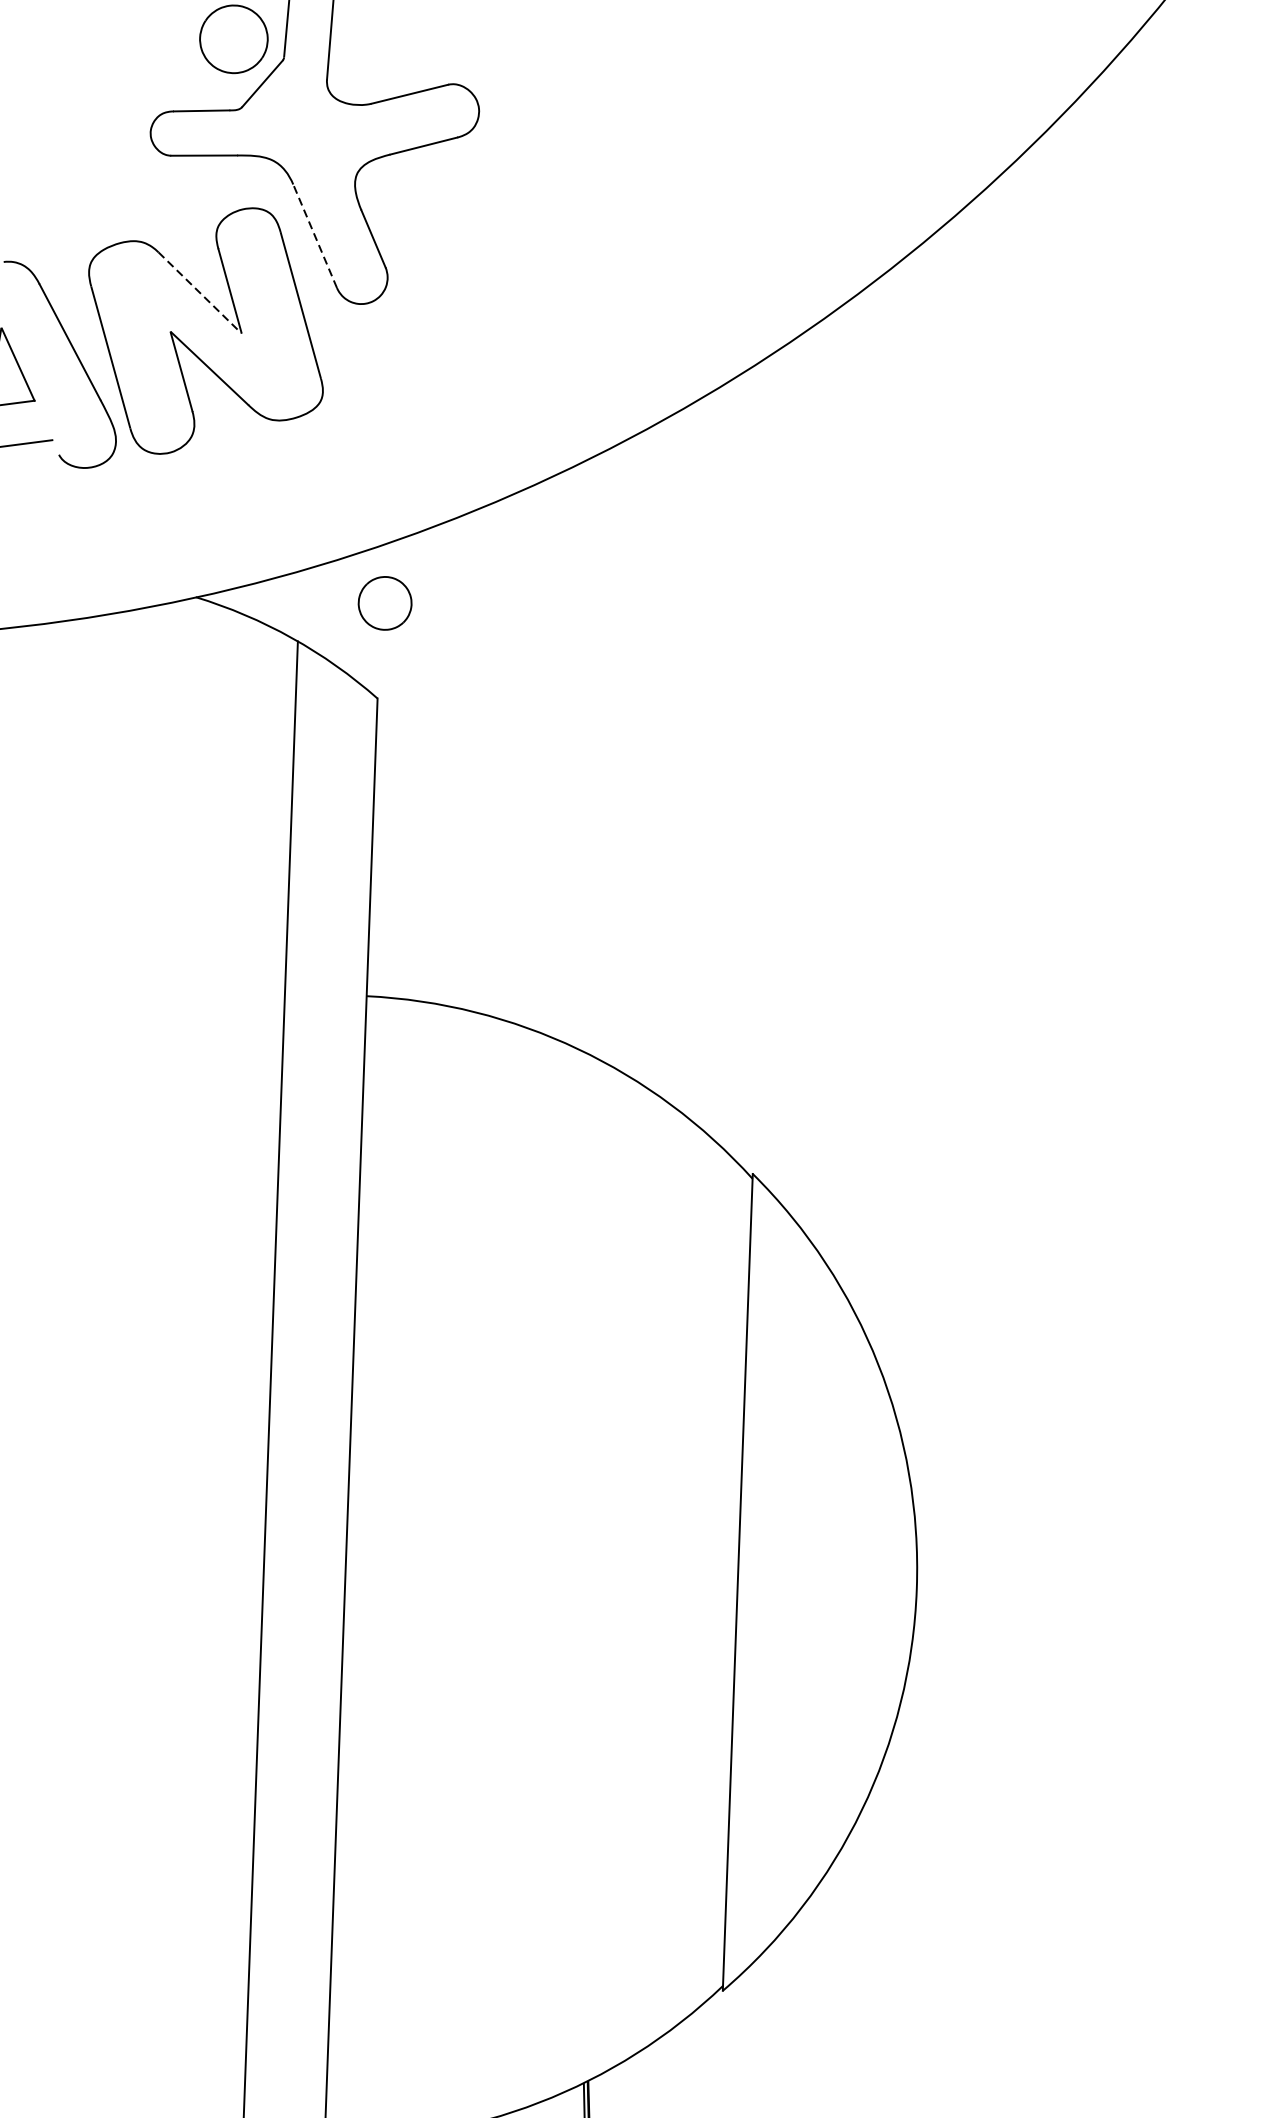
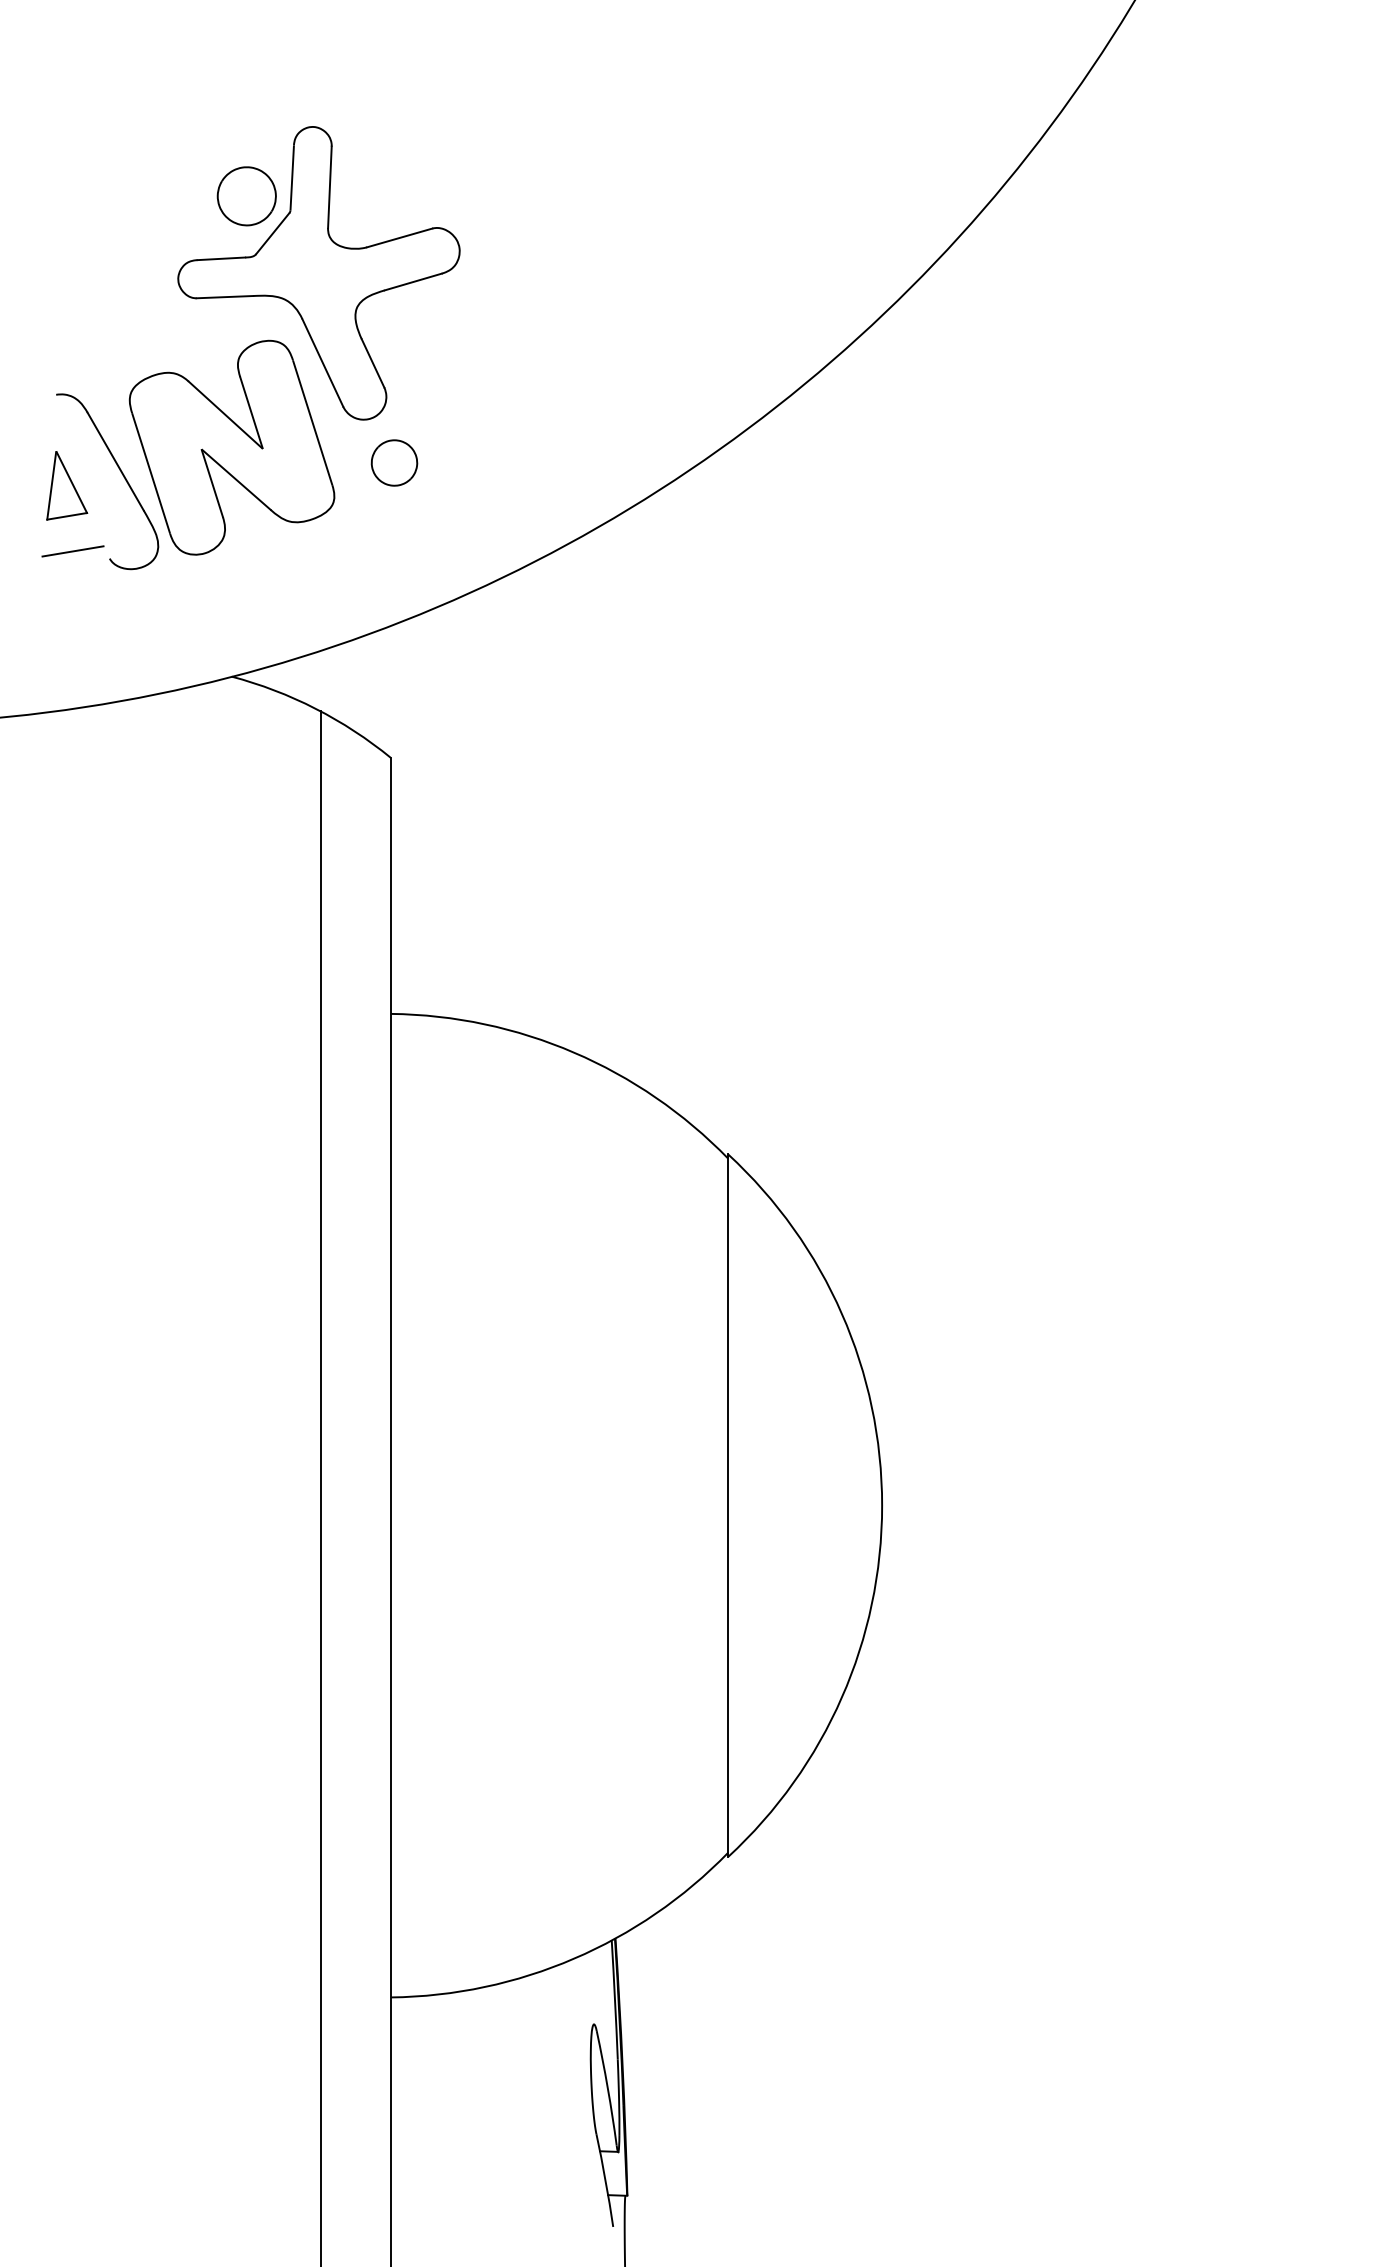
line: (314, 235) -> (322, 362), dashed -> solid
line: (199, 292) -> (225, 414), dashed -> solid
part: (385, 602) -> (394, 462), moved

